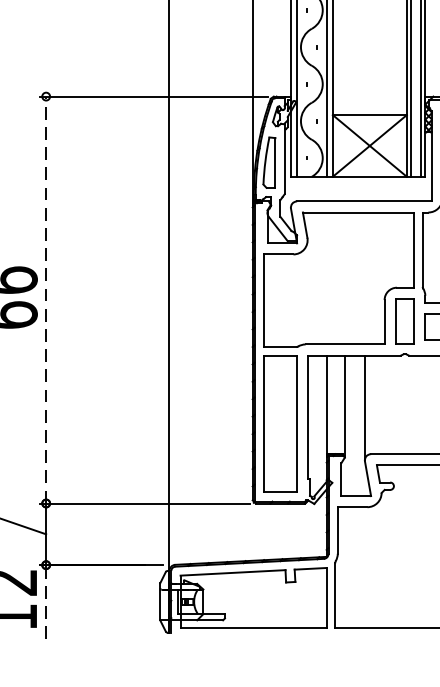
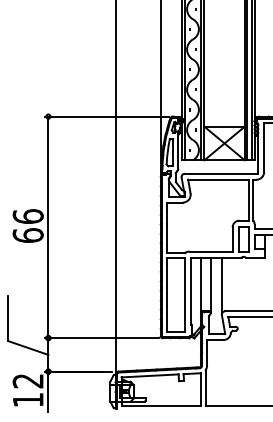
line: (46, 300) -> (48, 227), dashed -> solid
line: (46, 601) -> (48, 391), dashed -> solid

